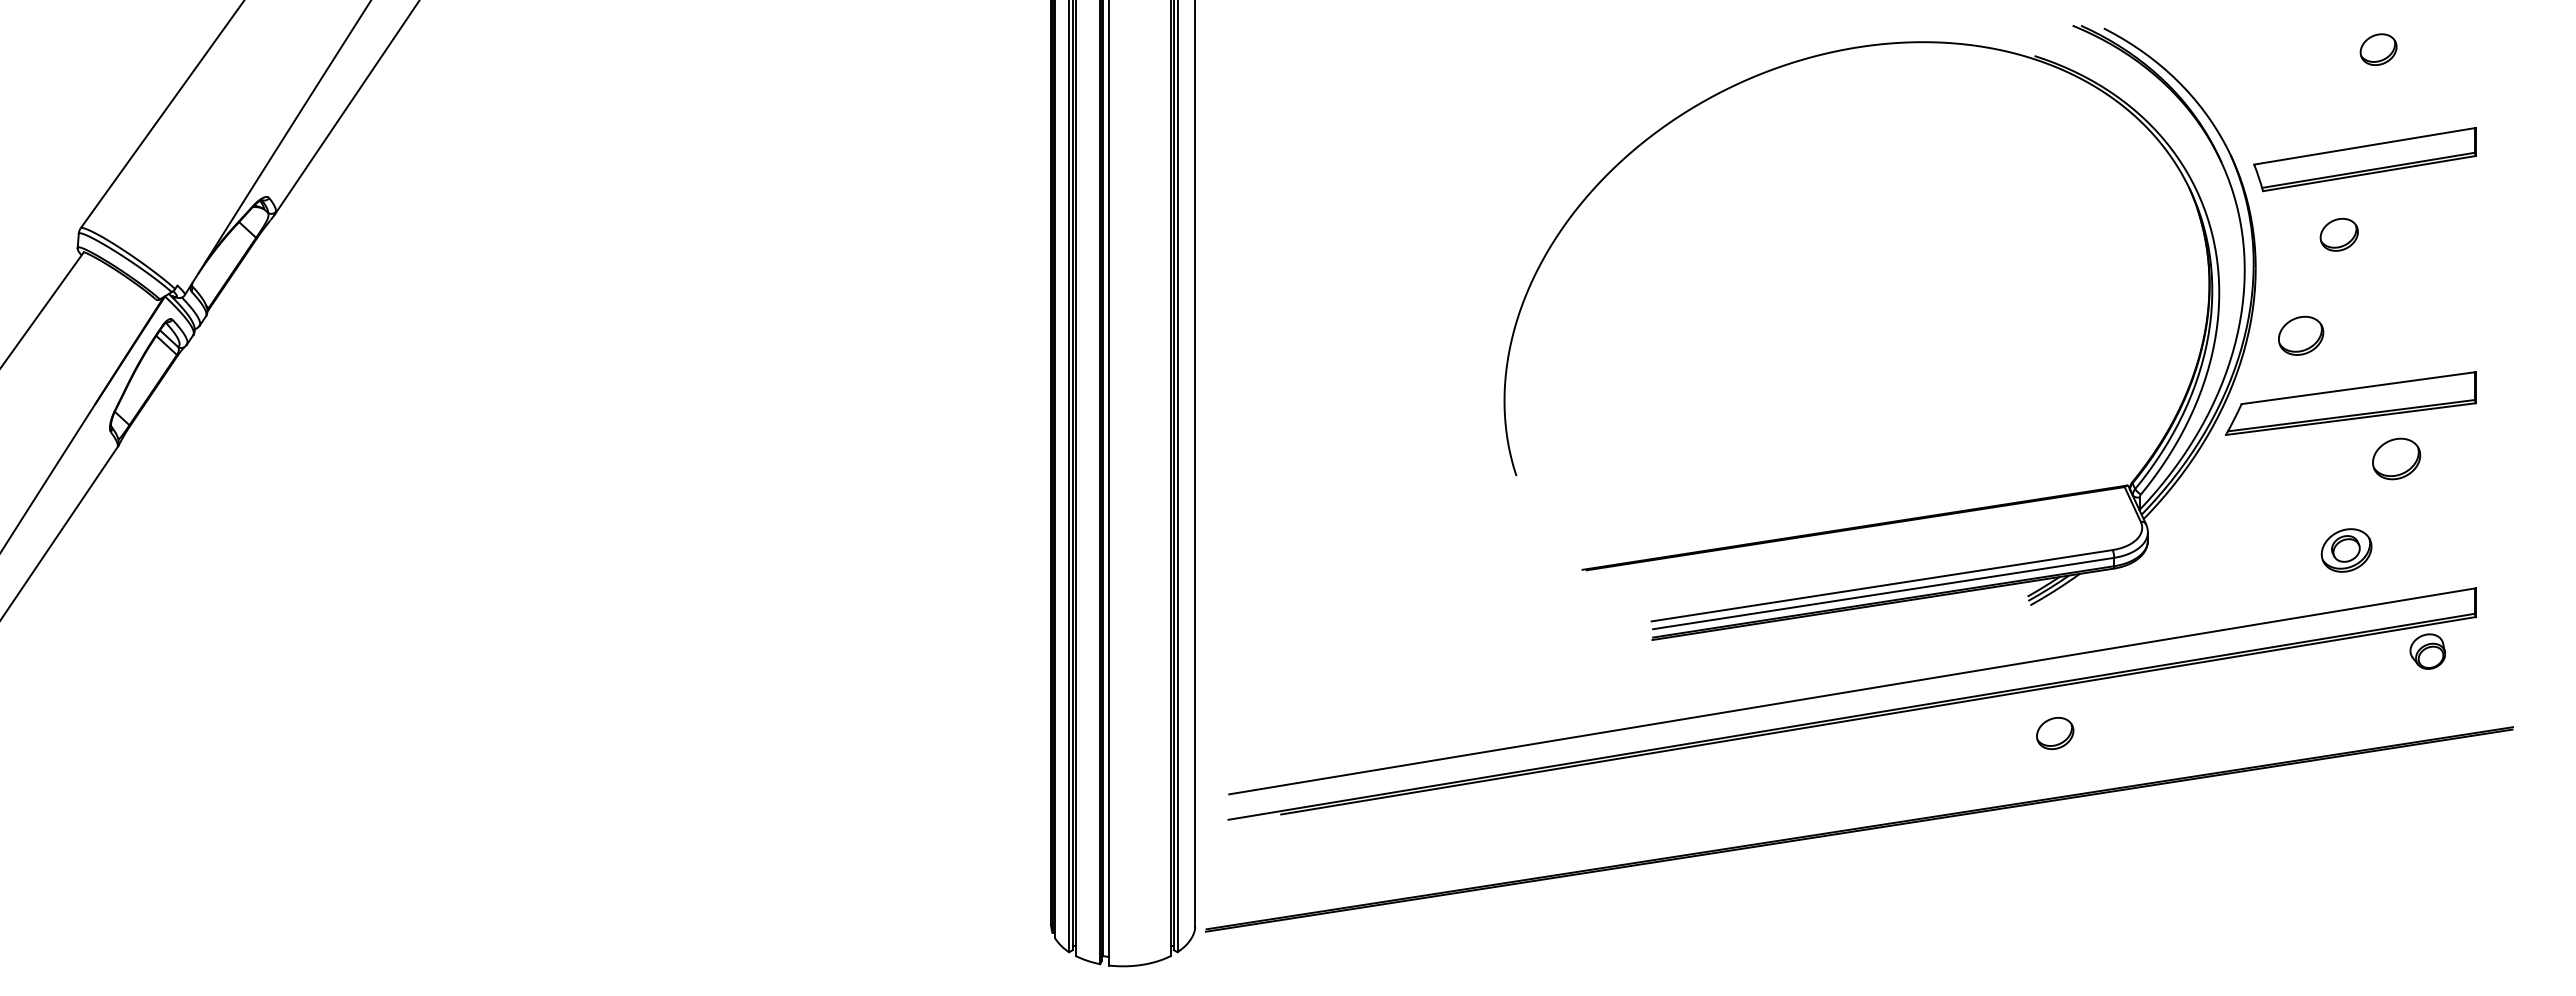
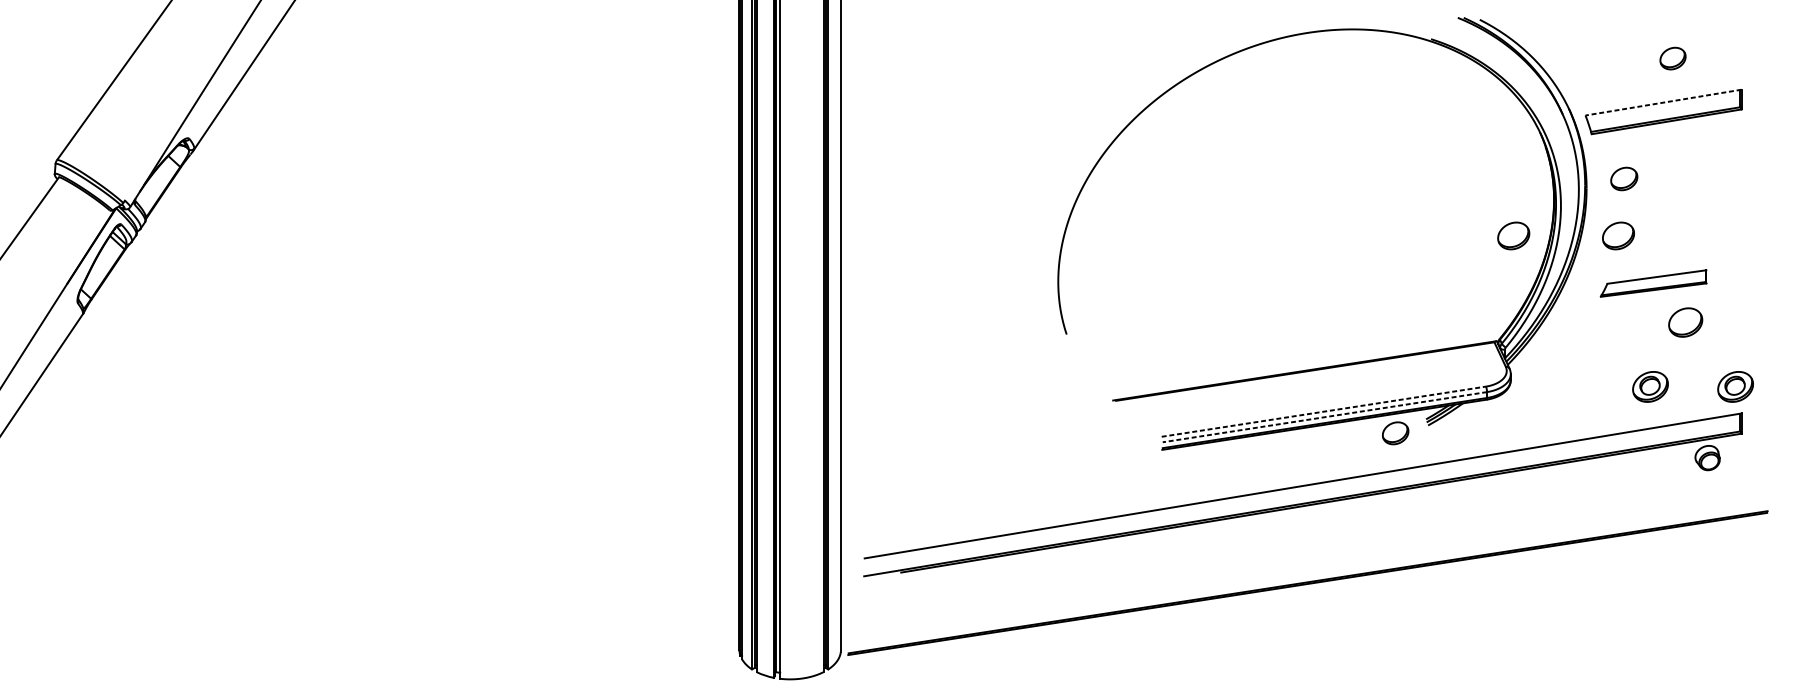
part: (2378, 49) -> (1672, 58), moved
line: (2364, 146) -> (1663, 102), solid -> dashed
part: (2338, 234) -> (1623, 178), moved
part: (2152, 335) -> (1514, 235), added
part: (2350, 403) -> (1653, 283), size x0.6
part: (2467, 550) -> (1735, 386), added
line: (1882, 585) -> (1324, 411), solid -> dashed
line: (1883, 593) -> (1324, 417), solid -> dashed
part: (2055, 733) -> (1395, 433), moved

